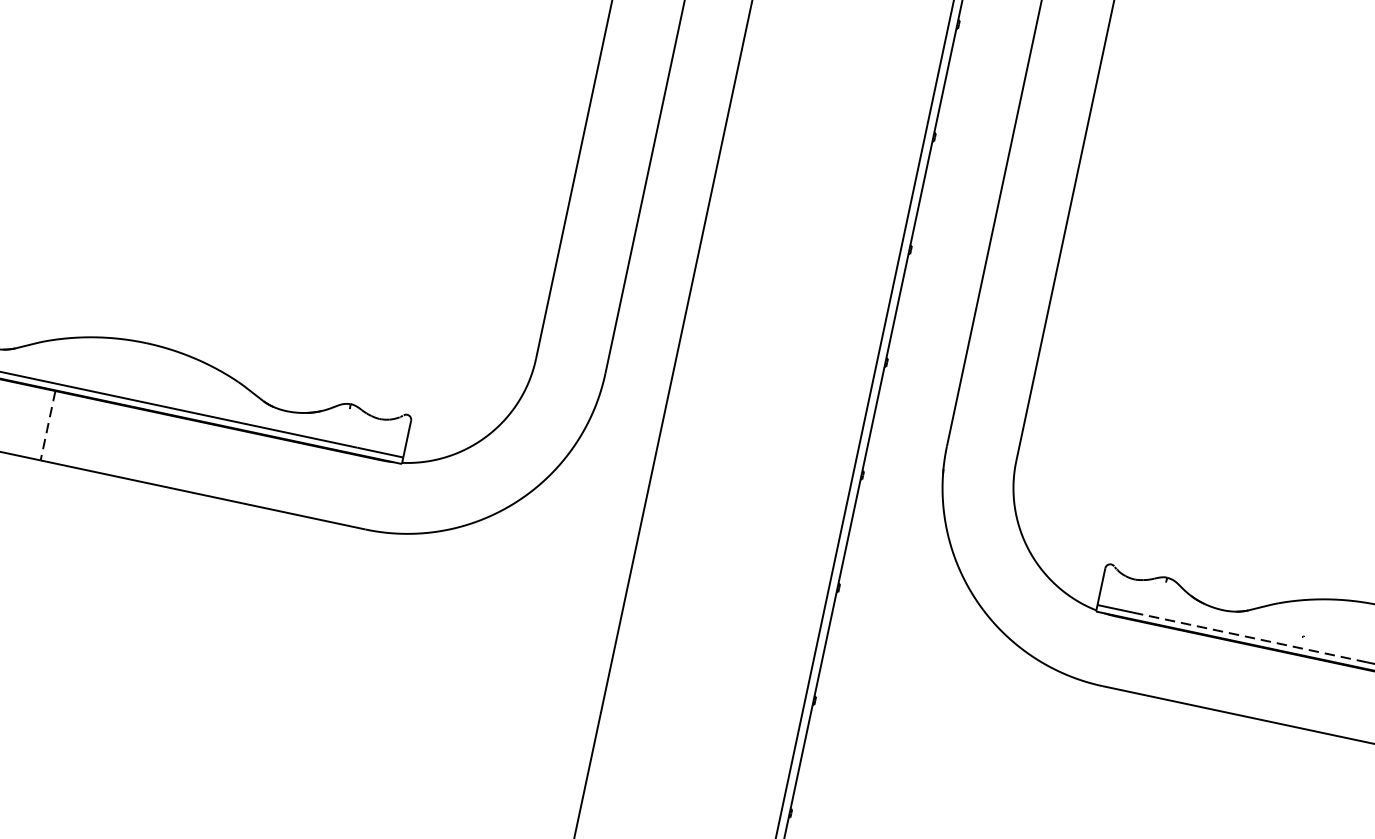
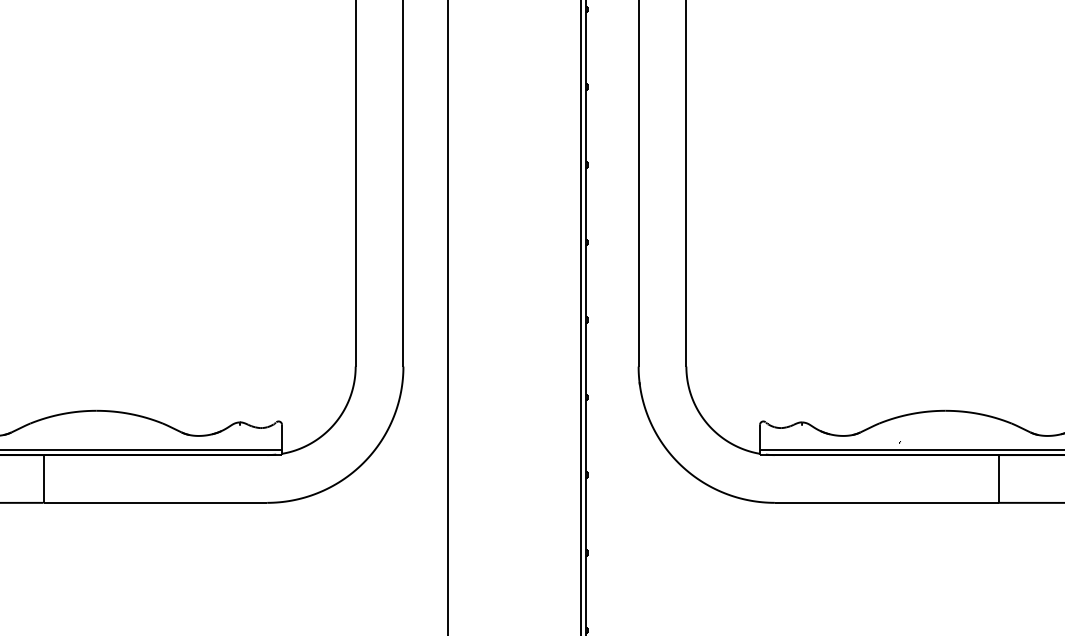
line: (48, 425) -> (43, 478), dashed -> solid
line: (1254, 639) -> (868, 450), dashed -> solid

